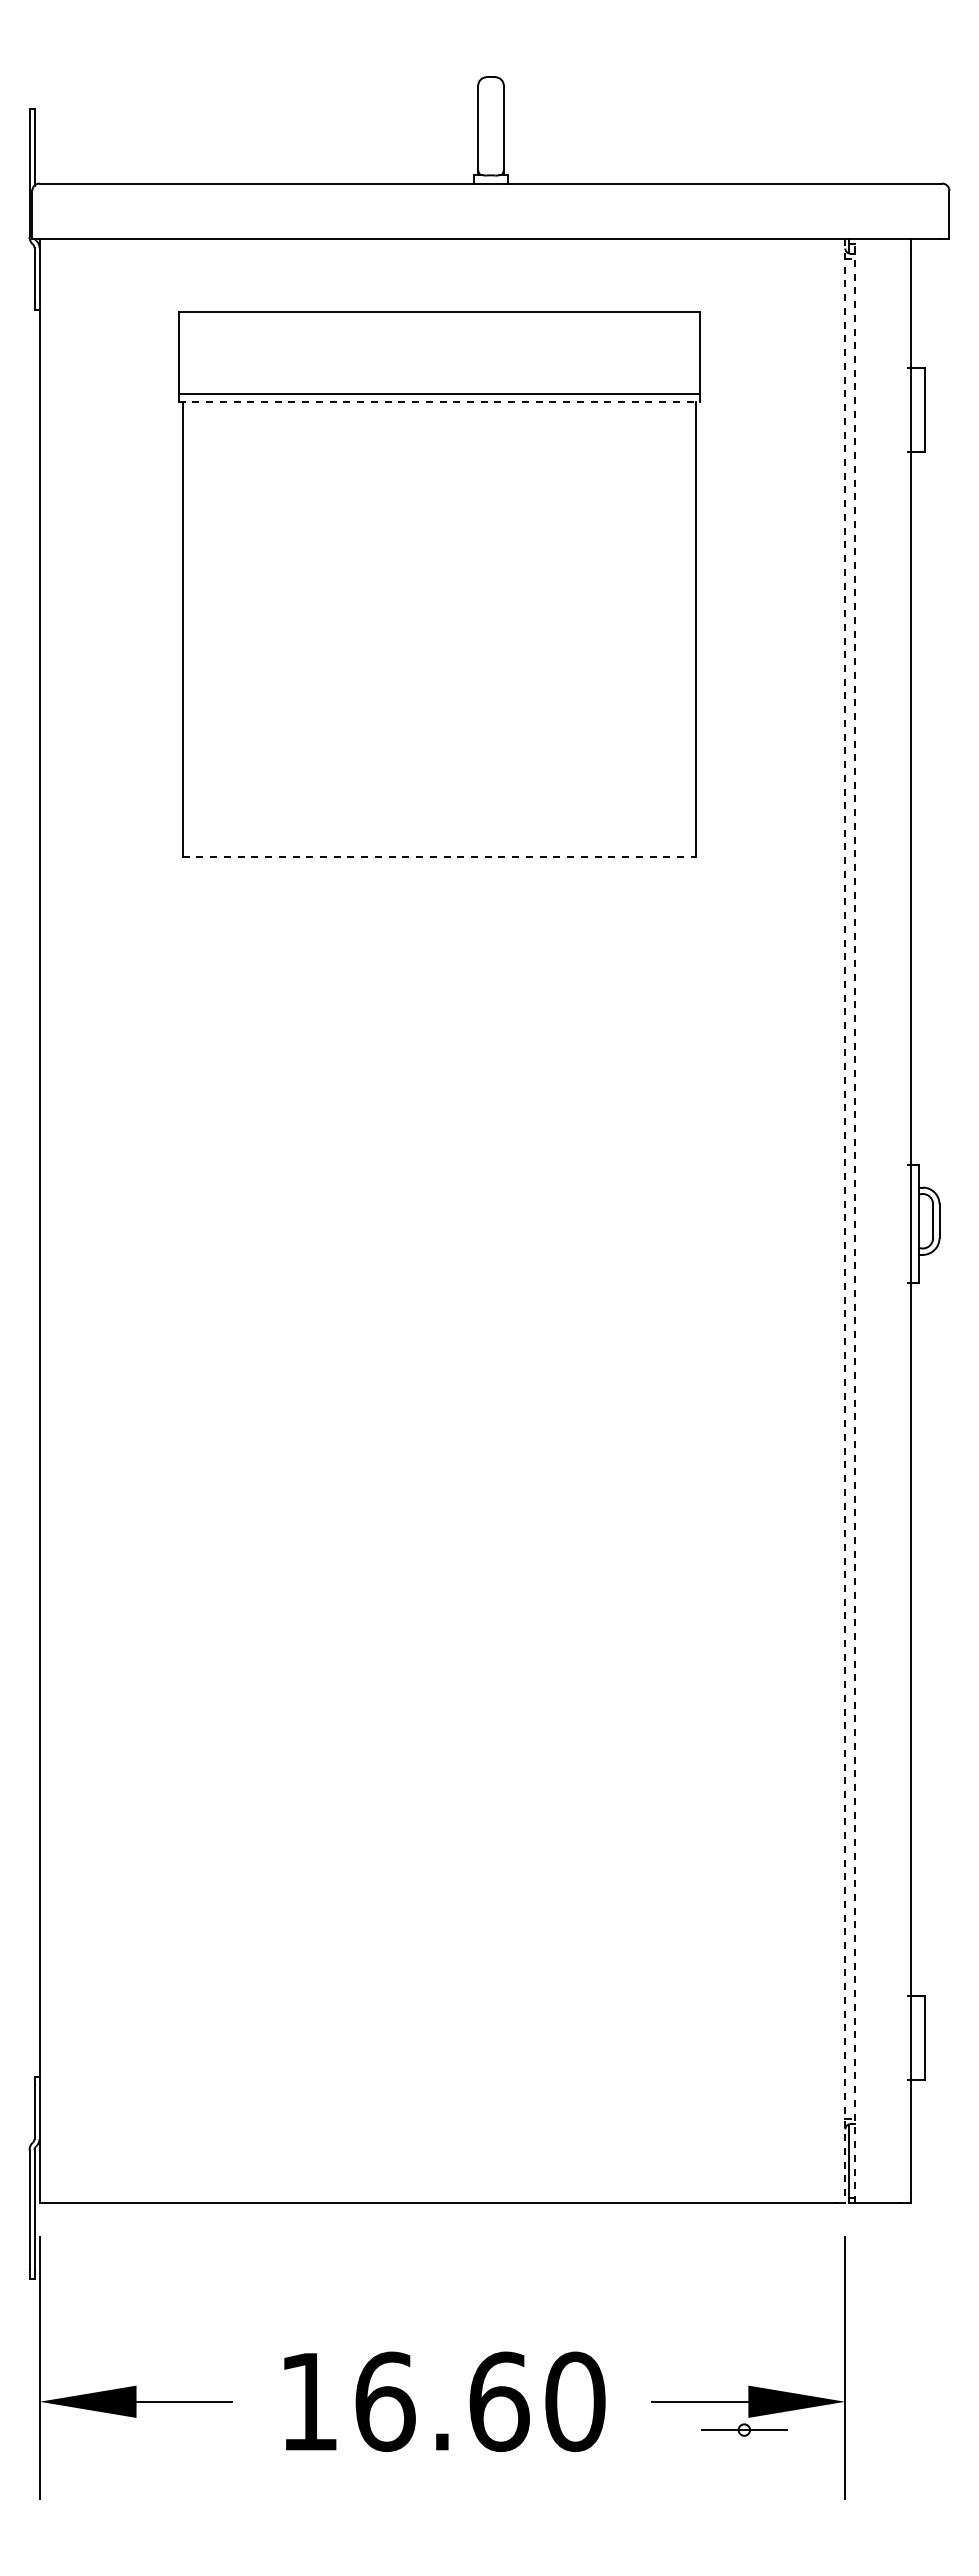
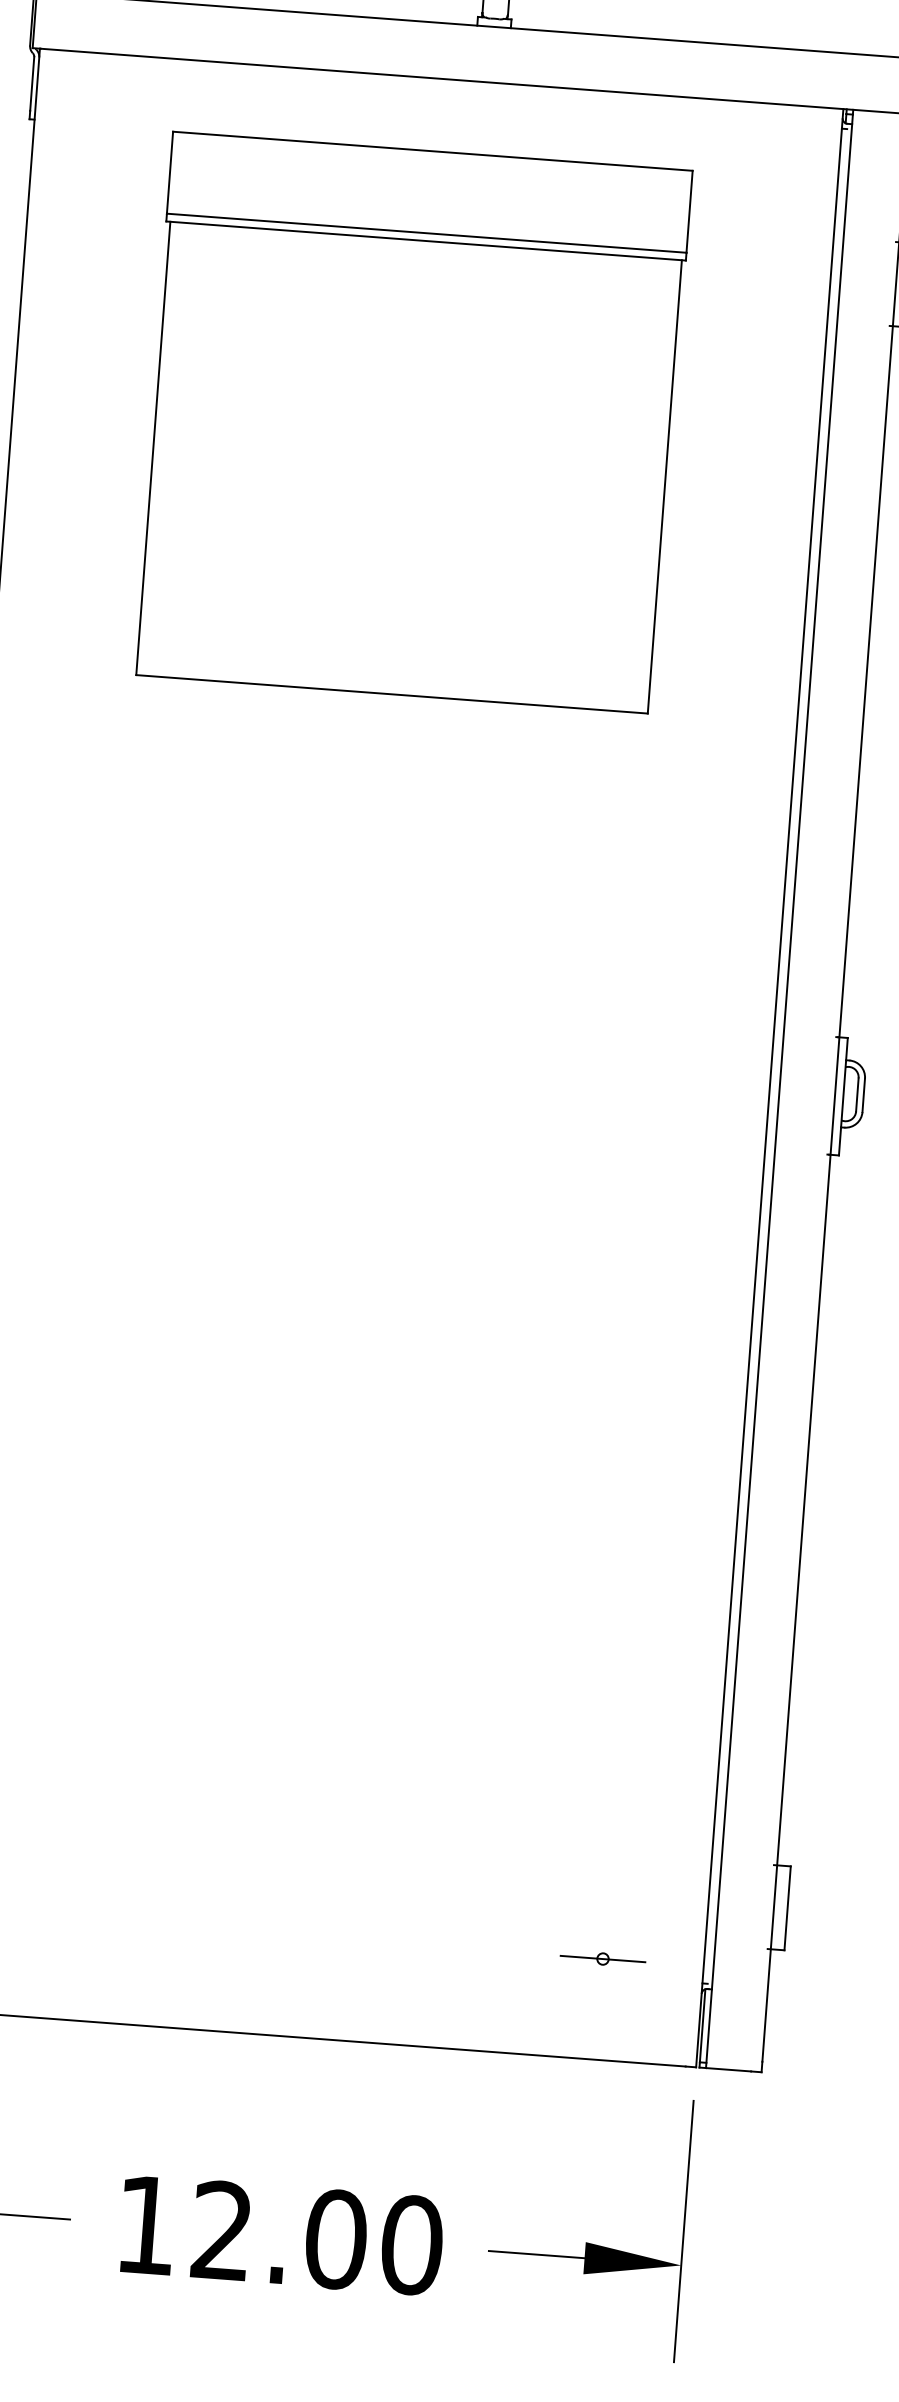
line: (439, 402) -> (426, 241), dashed -> solid
line: (439, 856) -> (392, 694), dashed -> solid
line: (845, 1221) -> (769, 1088), dashed -> solid
line: (855, 1221) -> (779, 1089), dashed -> solid
text: (442, 2401) -> (279, 2235), 16.60 -> 12.00
part: (744, 2429) -> (603, 1958), moved

